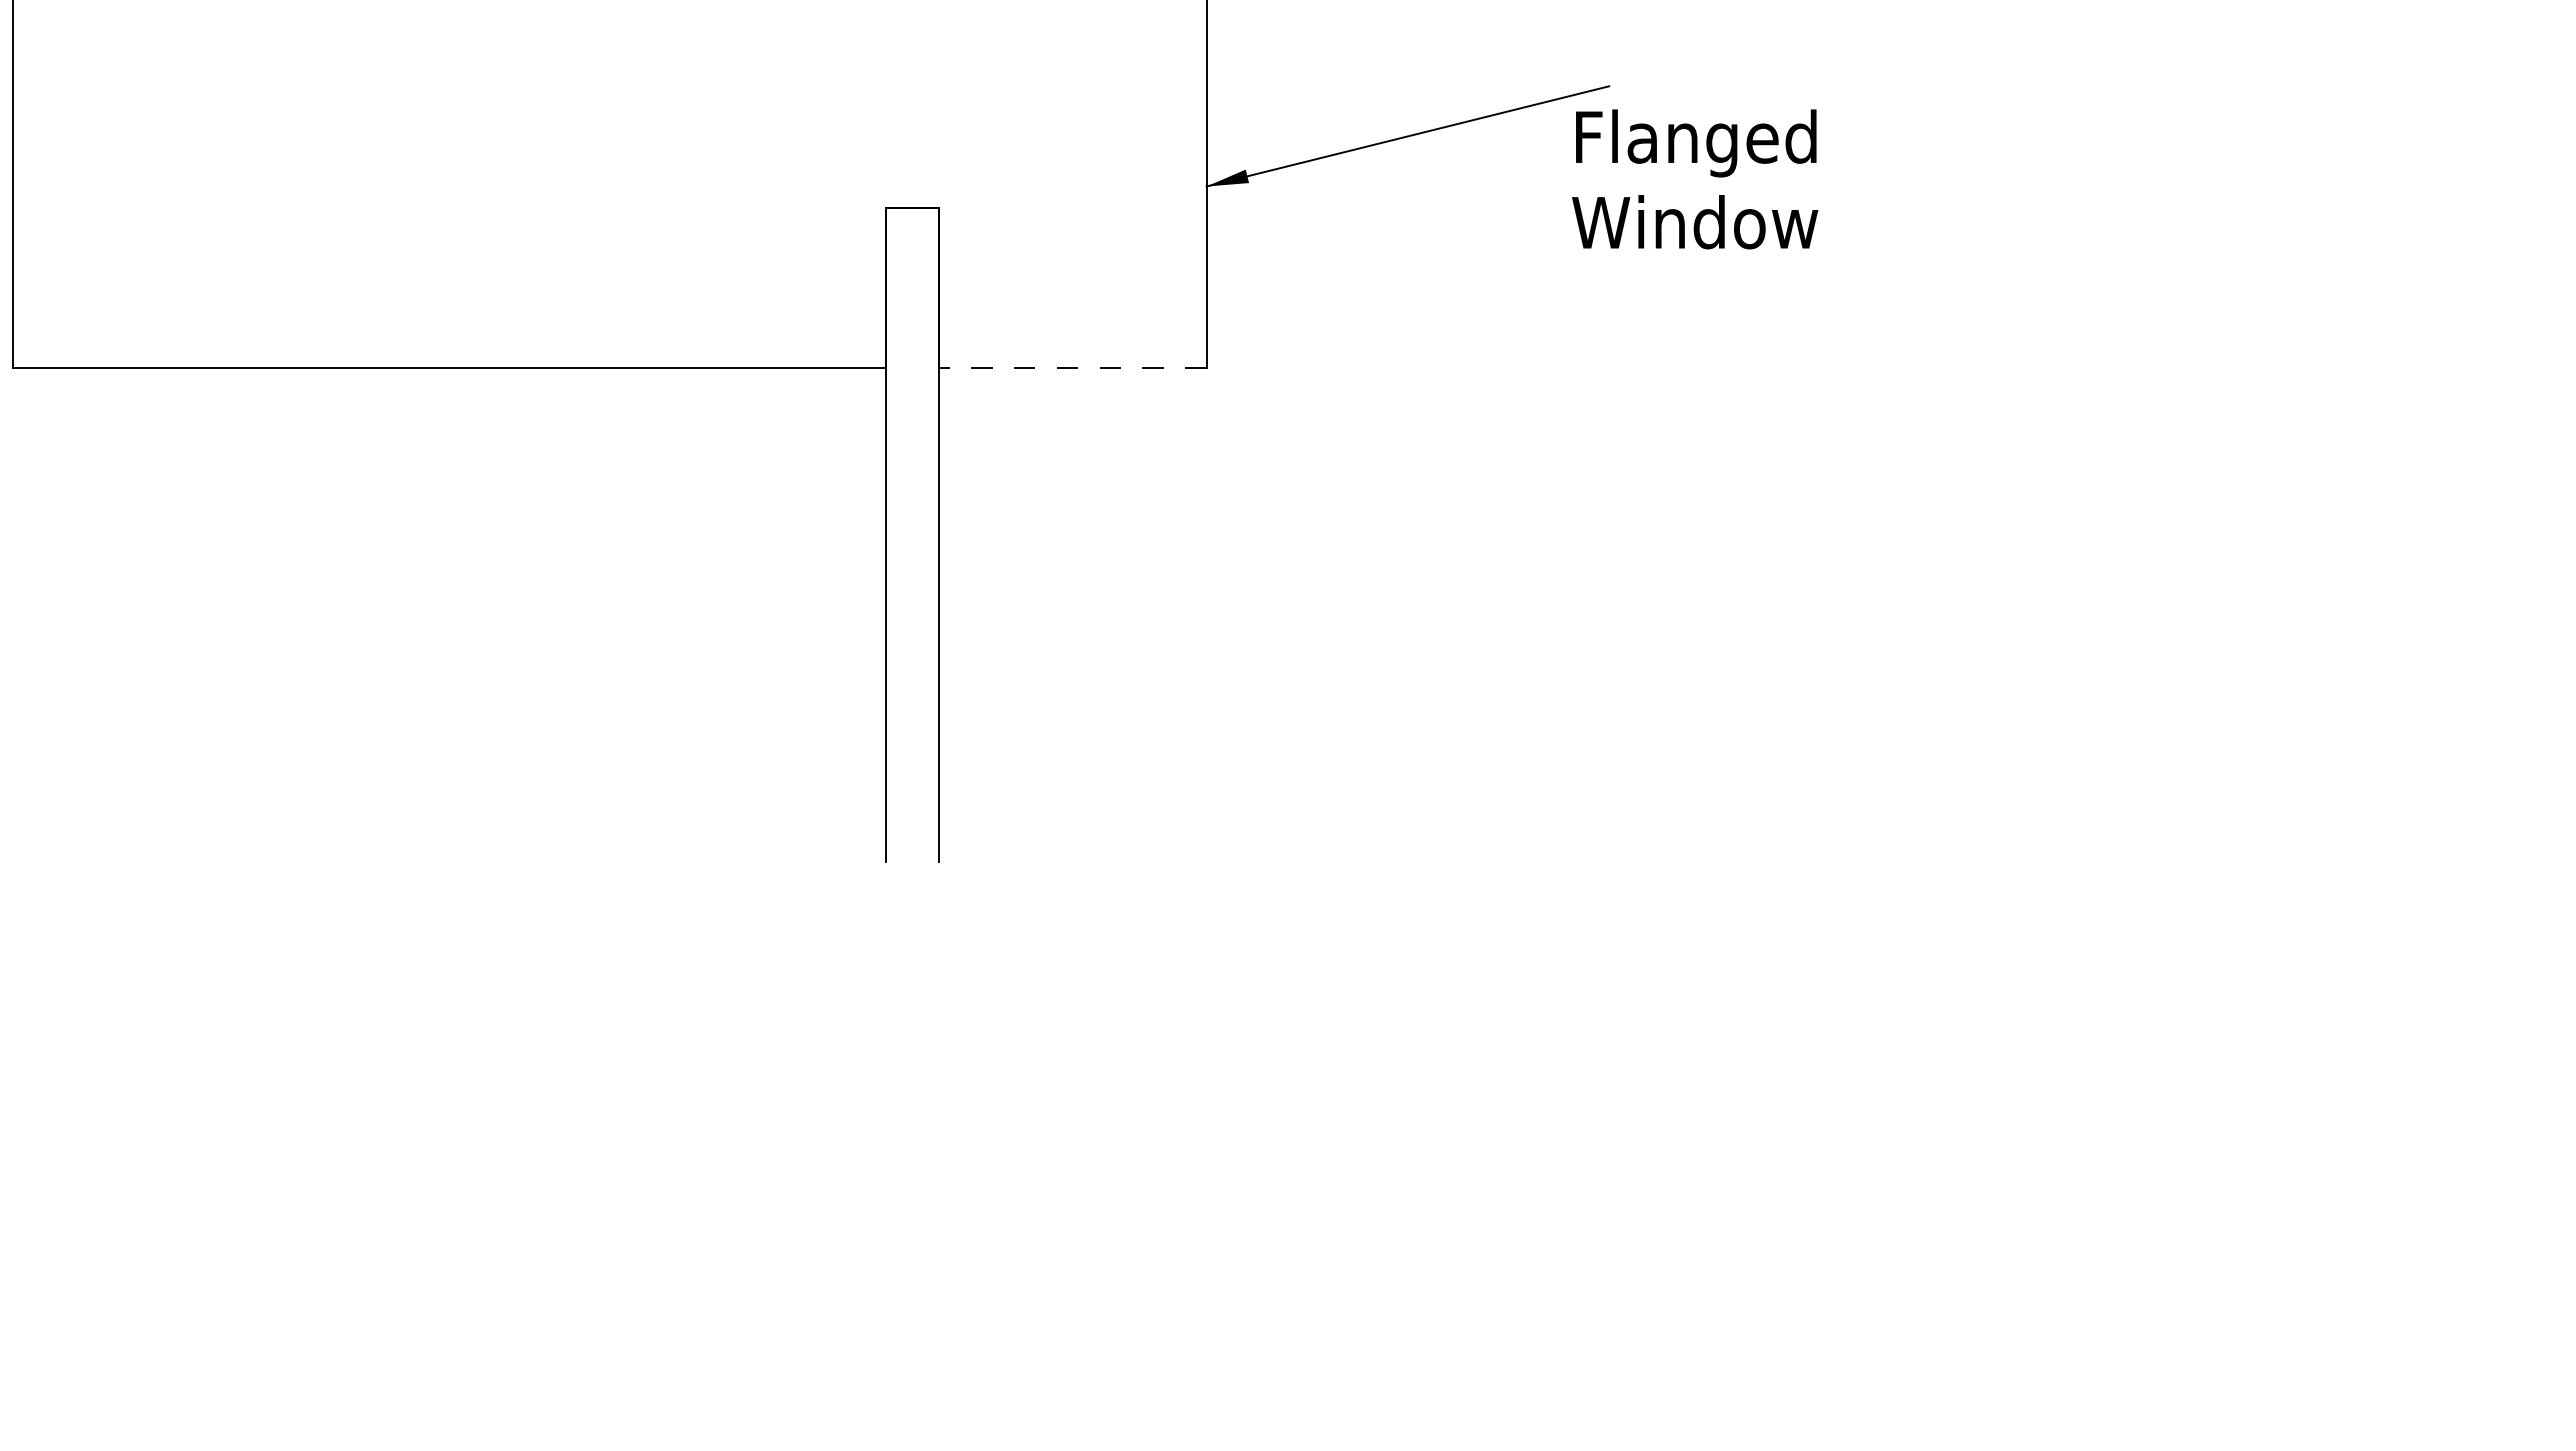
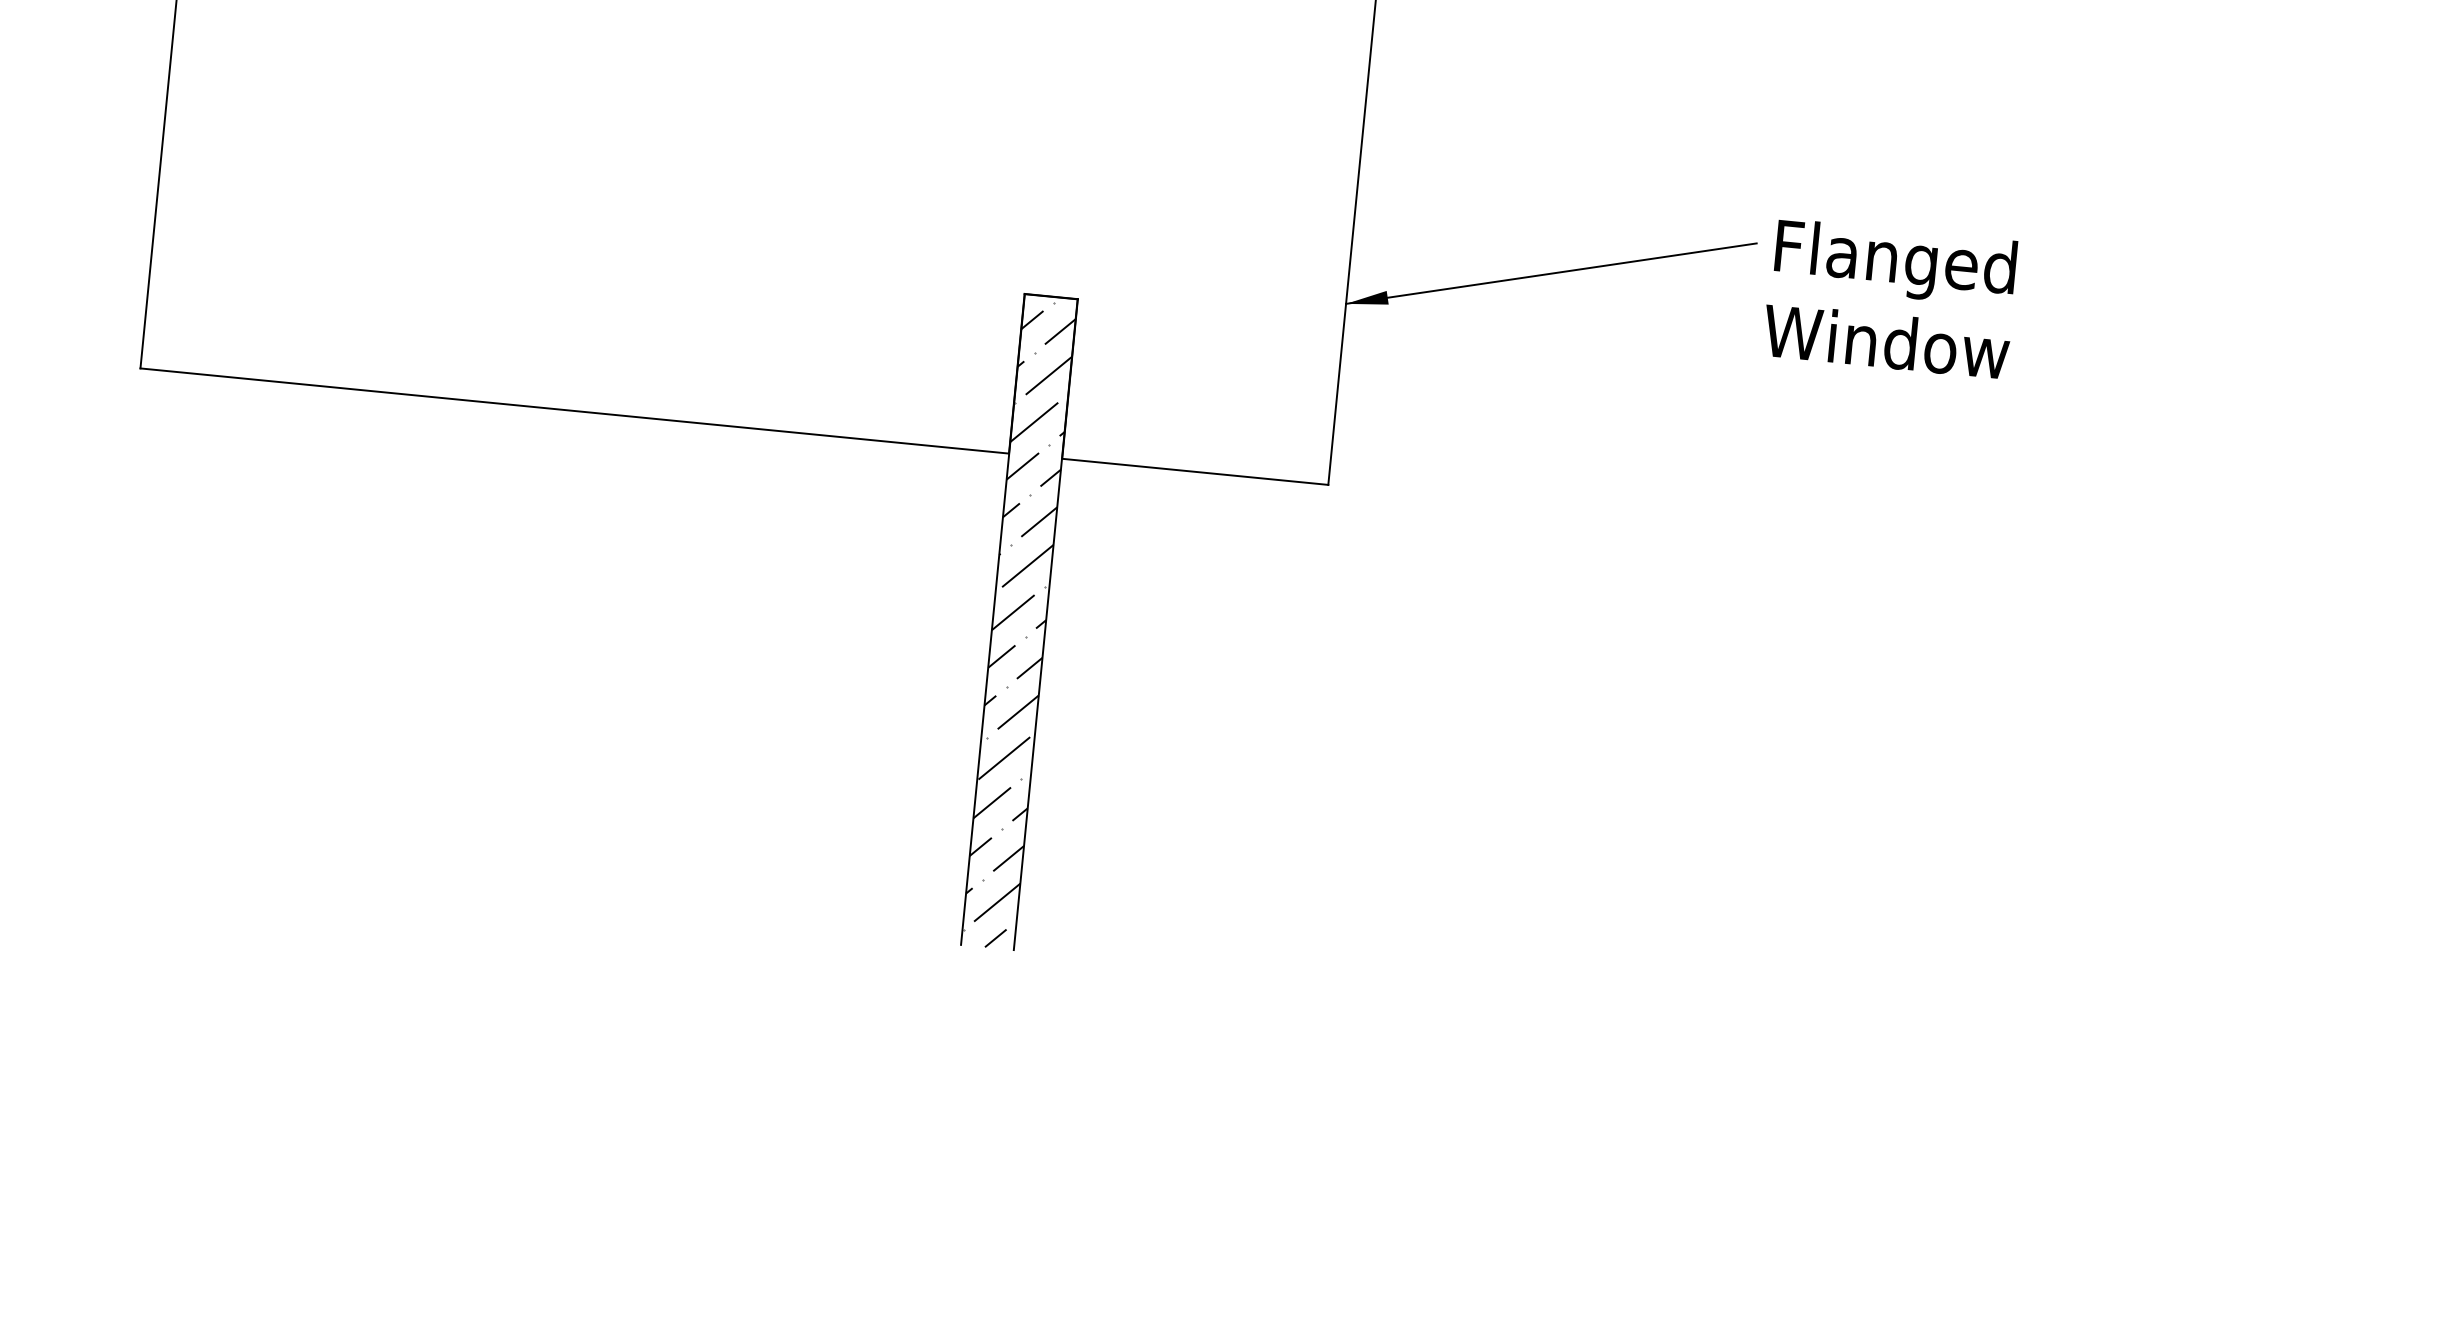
text: (1695, 179) -> (1891, 299), moved
line: (1072, 368) -> (1194, 471), dashed -> solid
hatch: (911, 537) -> (1018, 624), added

